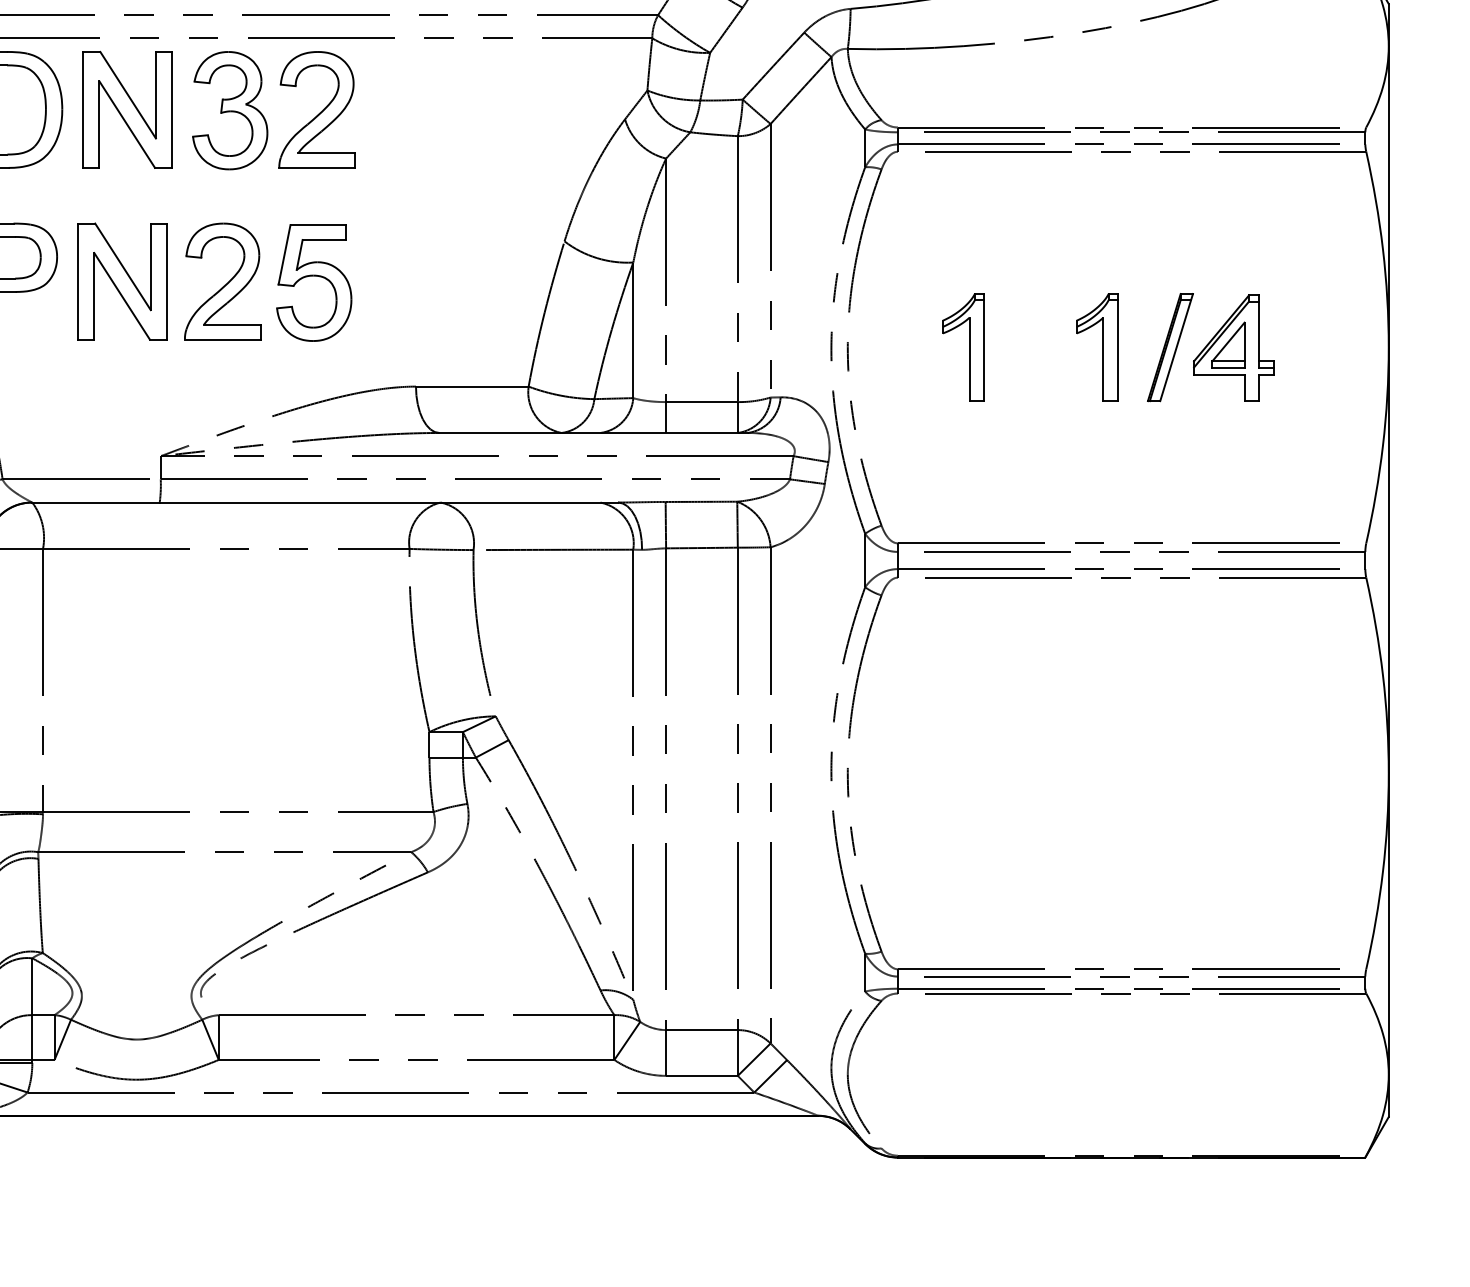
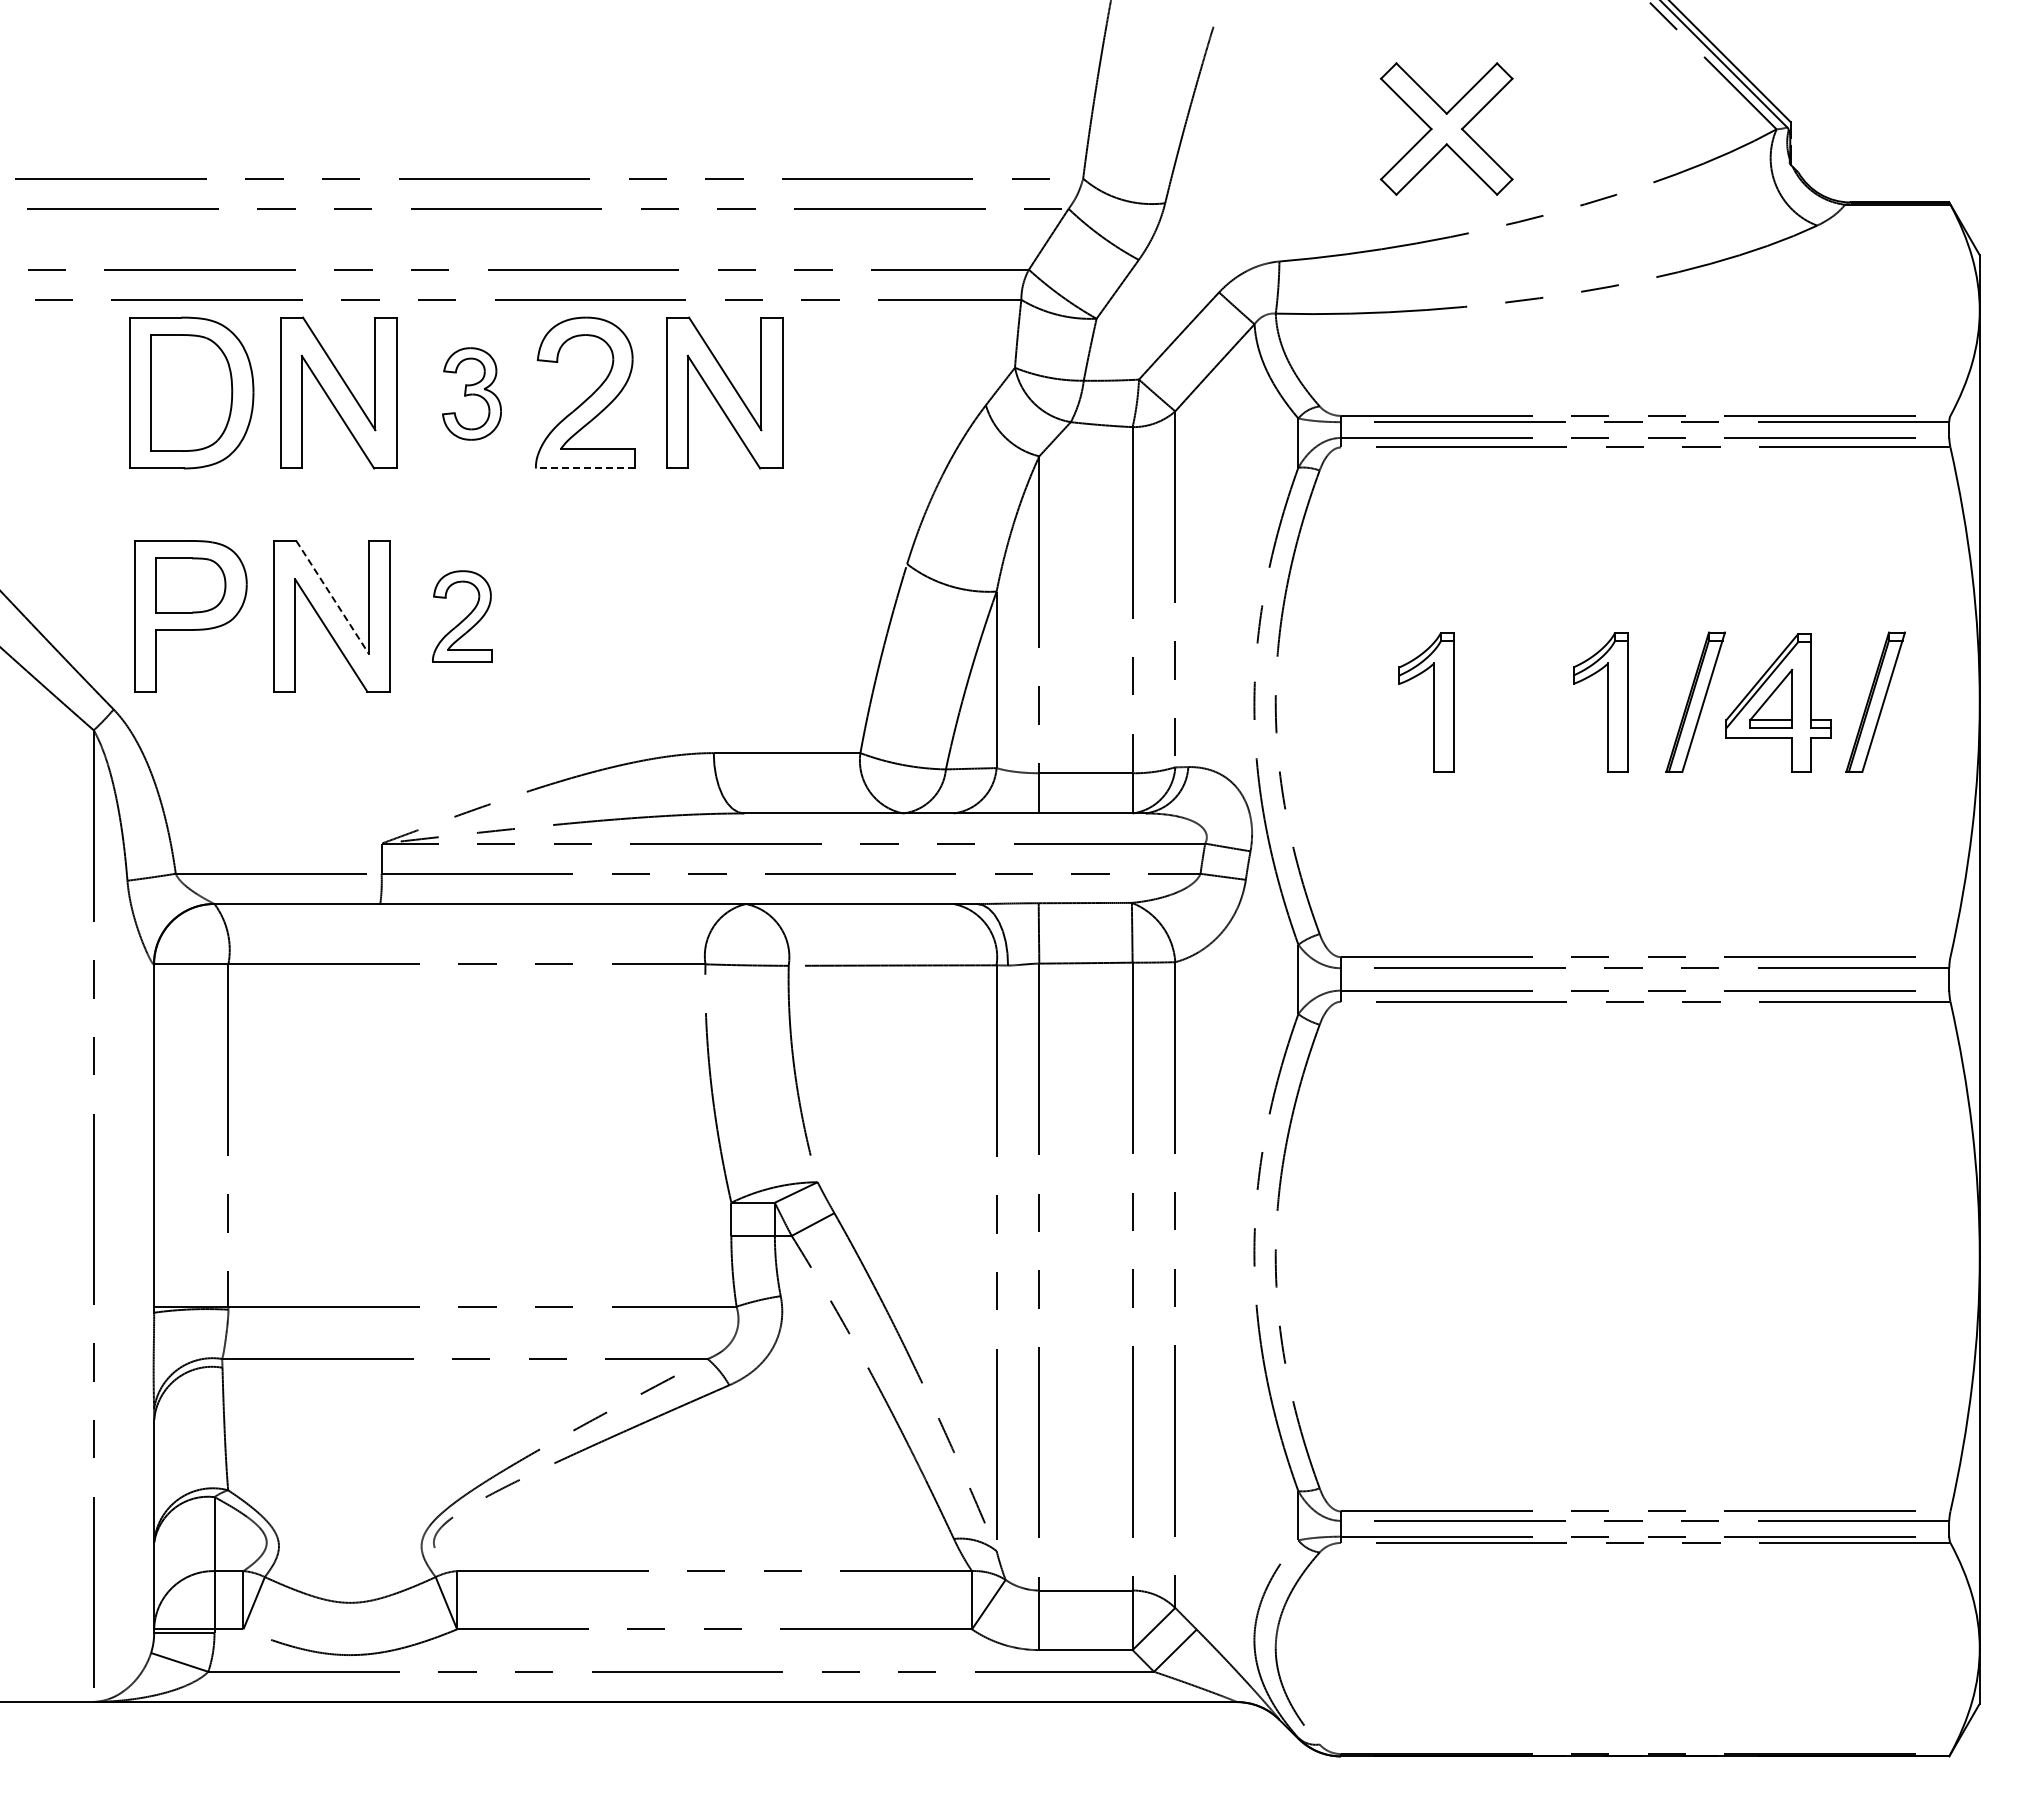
part: (424, 109) -> (724, 392), added
part: (229, 110) -> (471, 393), size x0.6
line: (316, 167) -> (584, 468), solid -> dashed
line: (123, 267) -> (332, 597), solid -> dashed
part: (314, 276) -> (581, 609), removed
part: (222, 281) -> (462, 616), size x0.6
part: (1308, 346) -> (1875, 701), added

